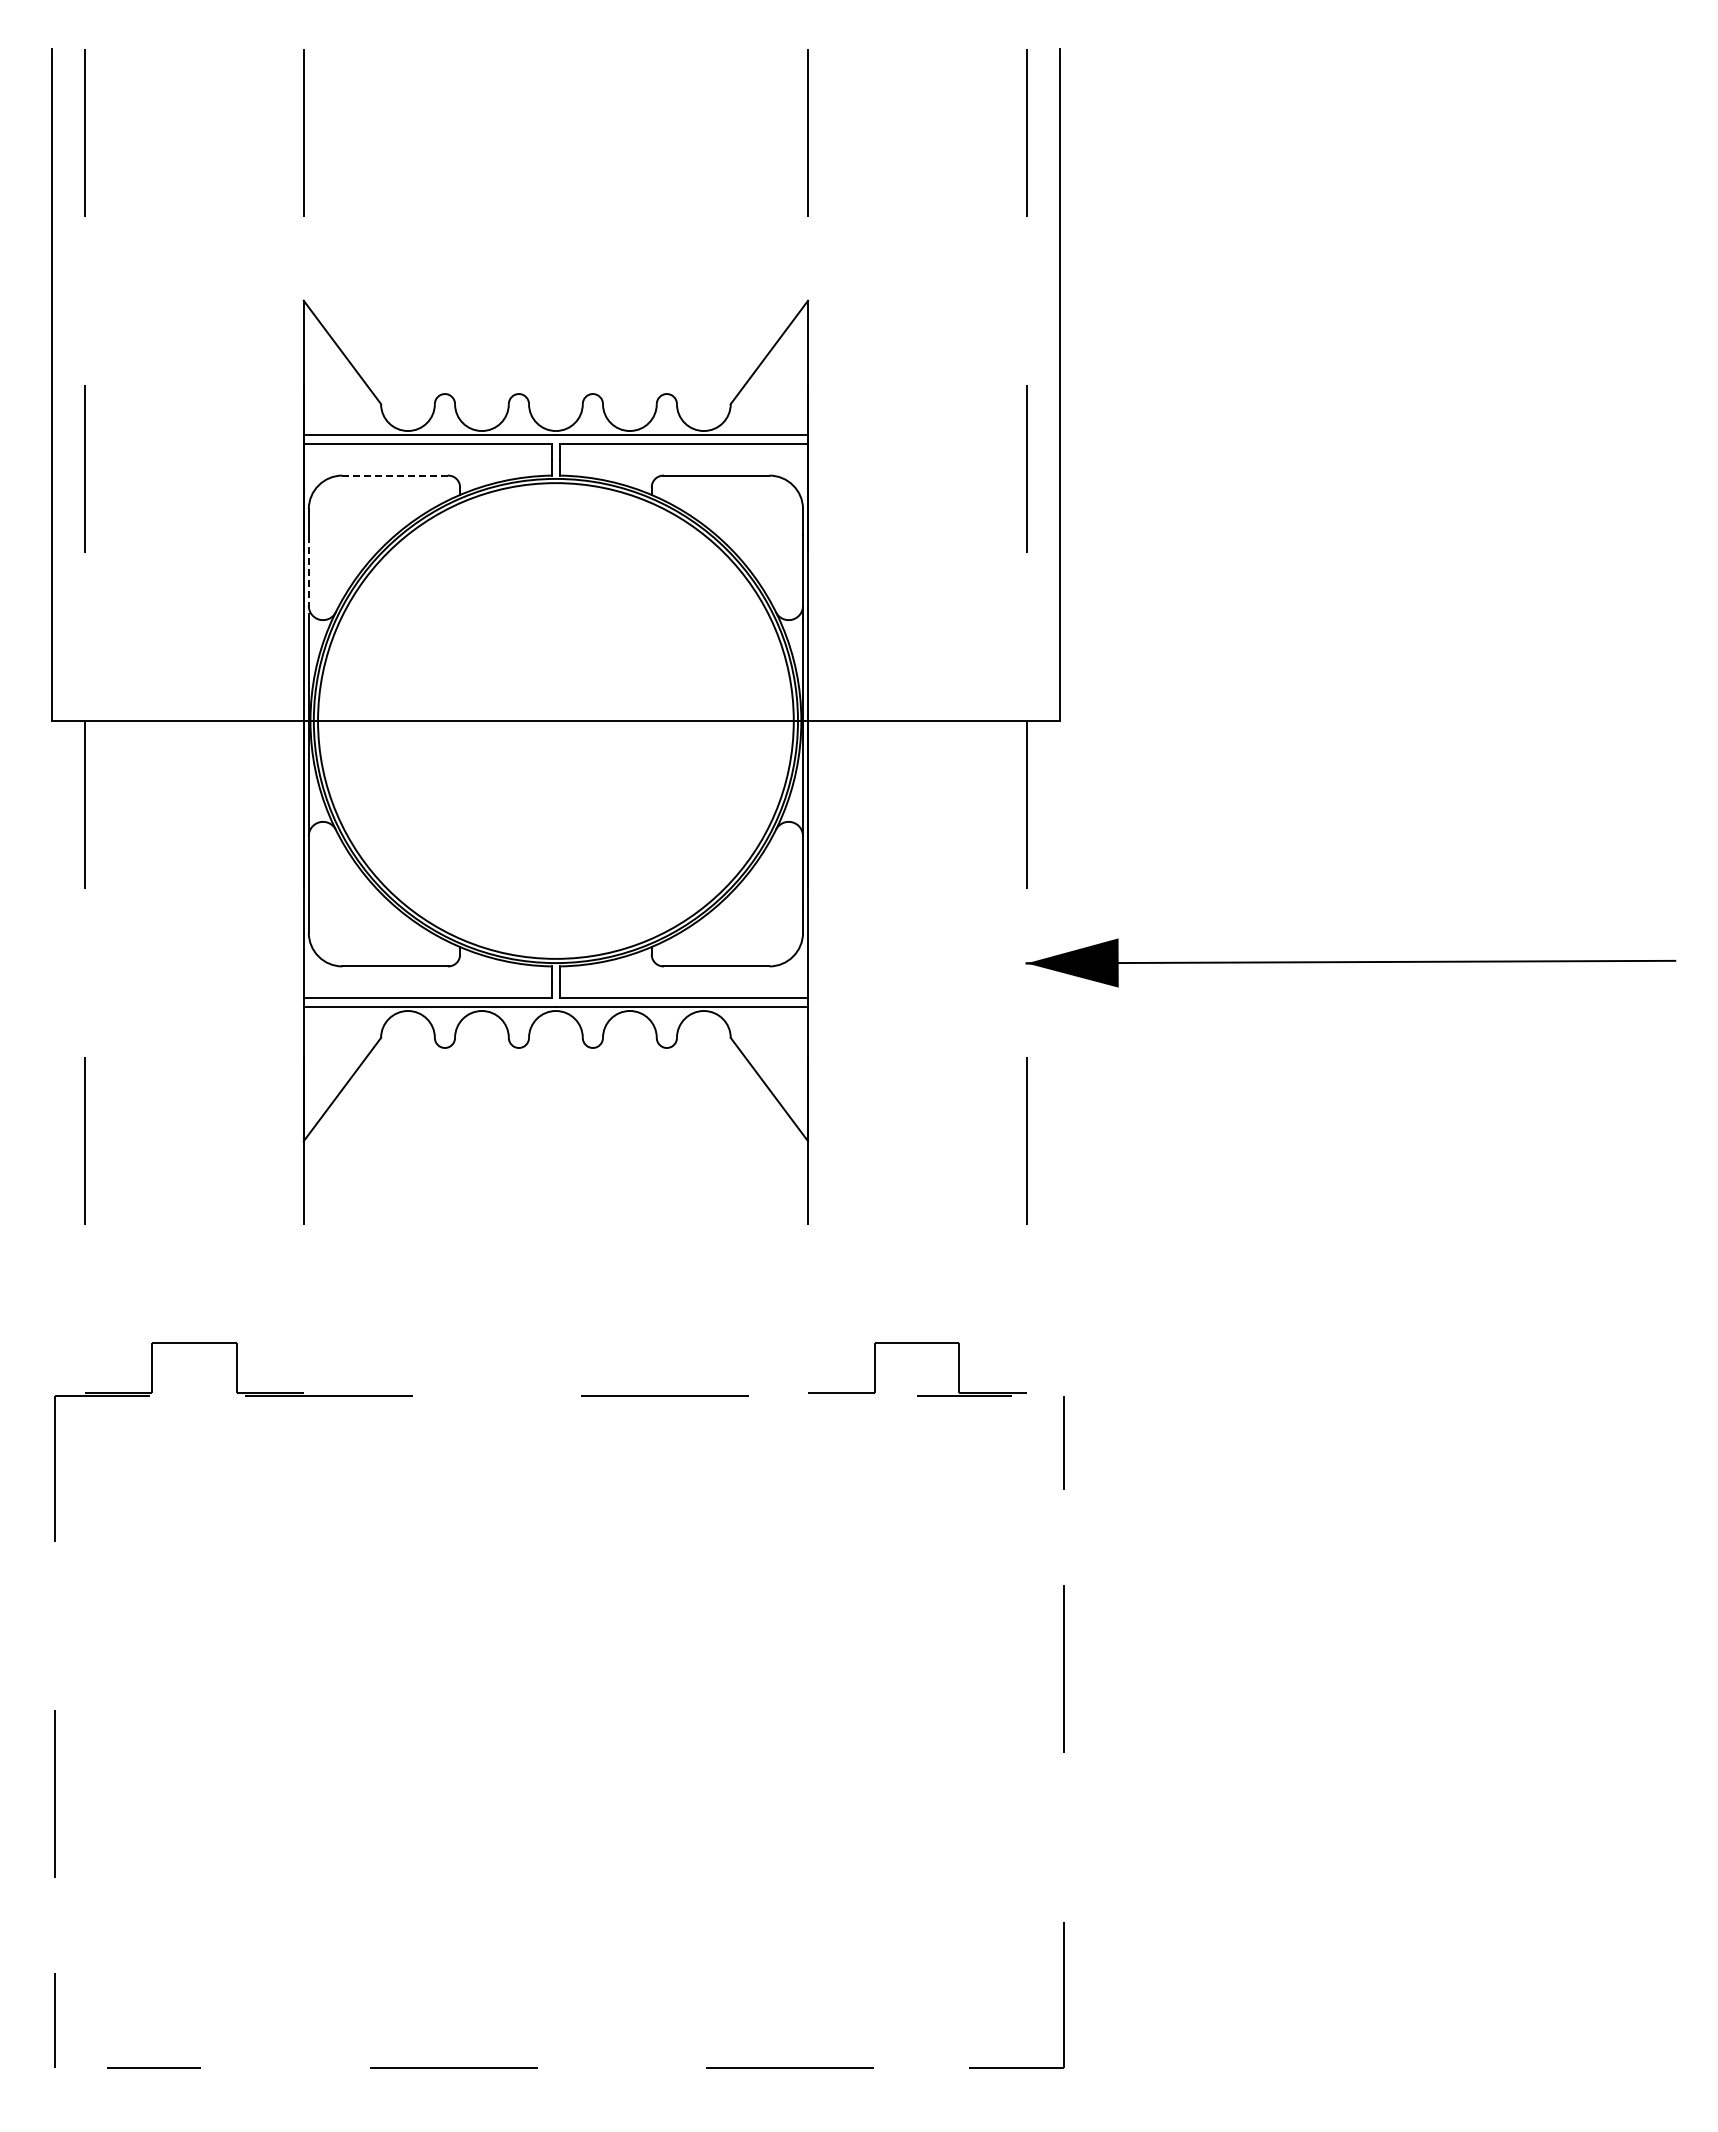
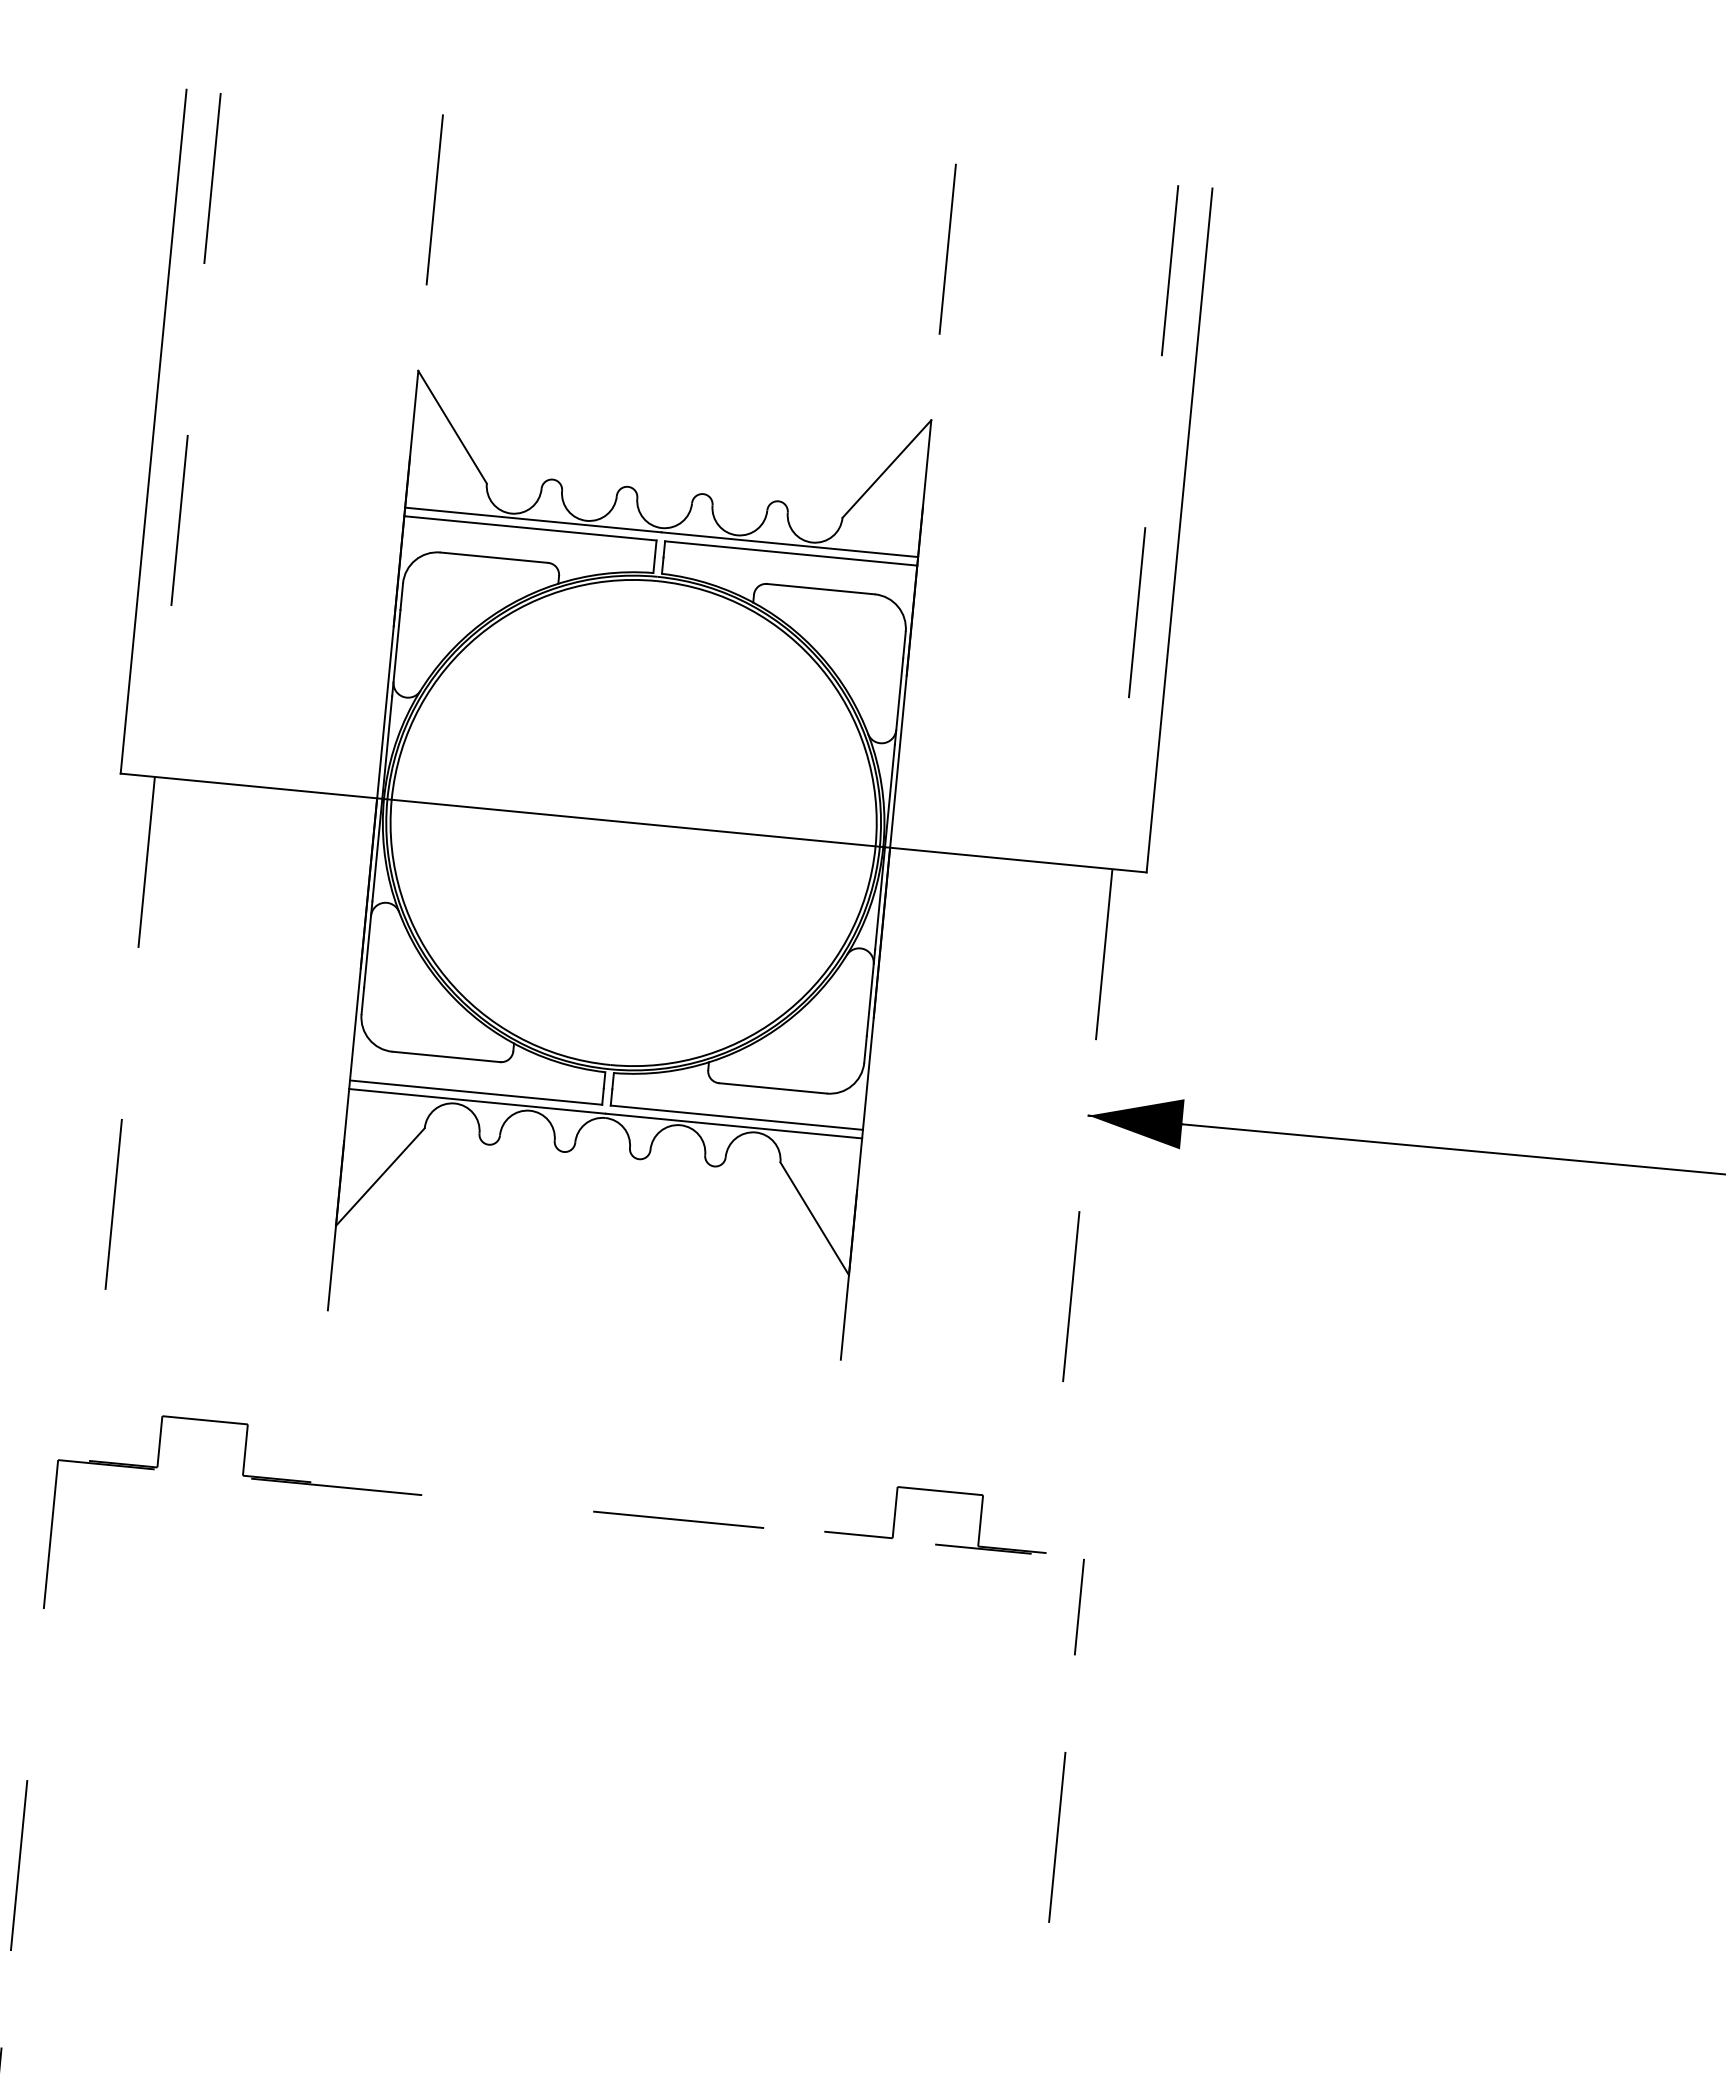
line: (396, 475) -> (495, 557), dashed -> solid
line: (308, 577) -> (396, 652), dashed -> solid

